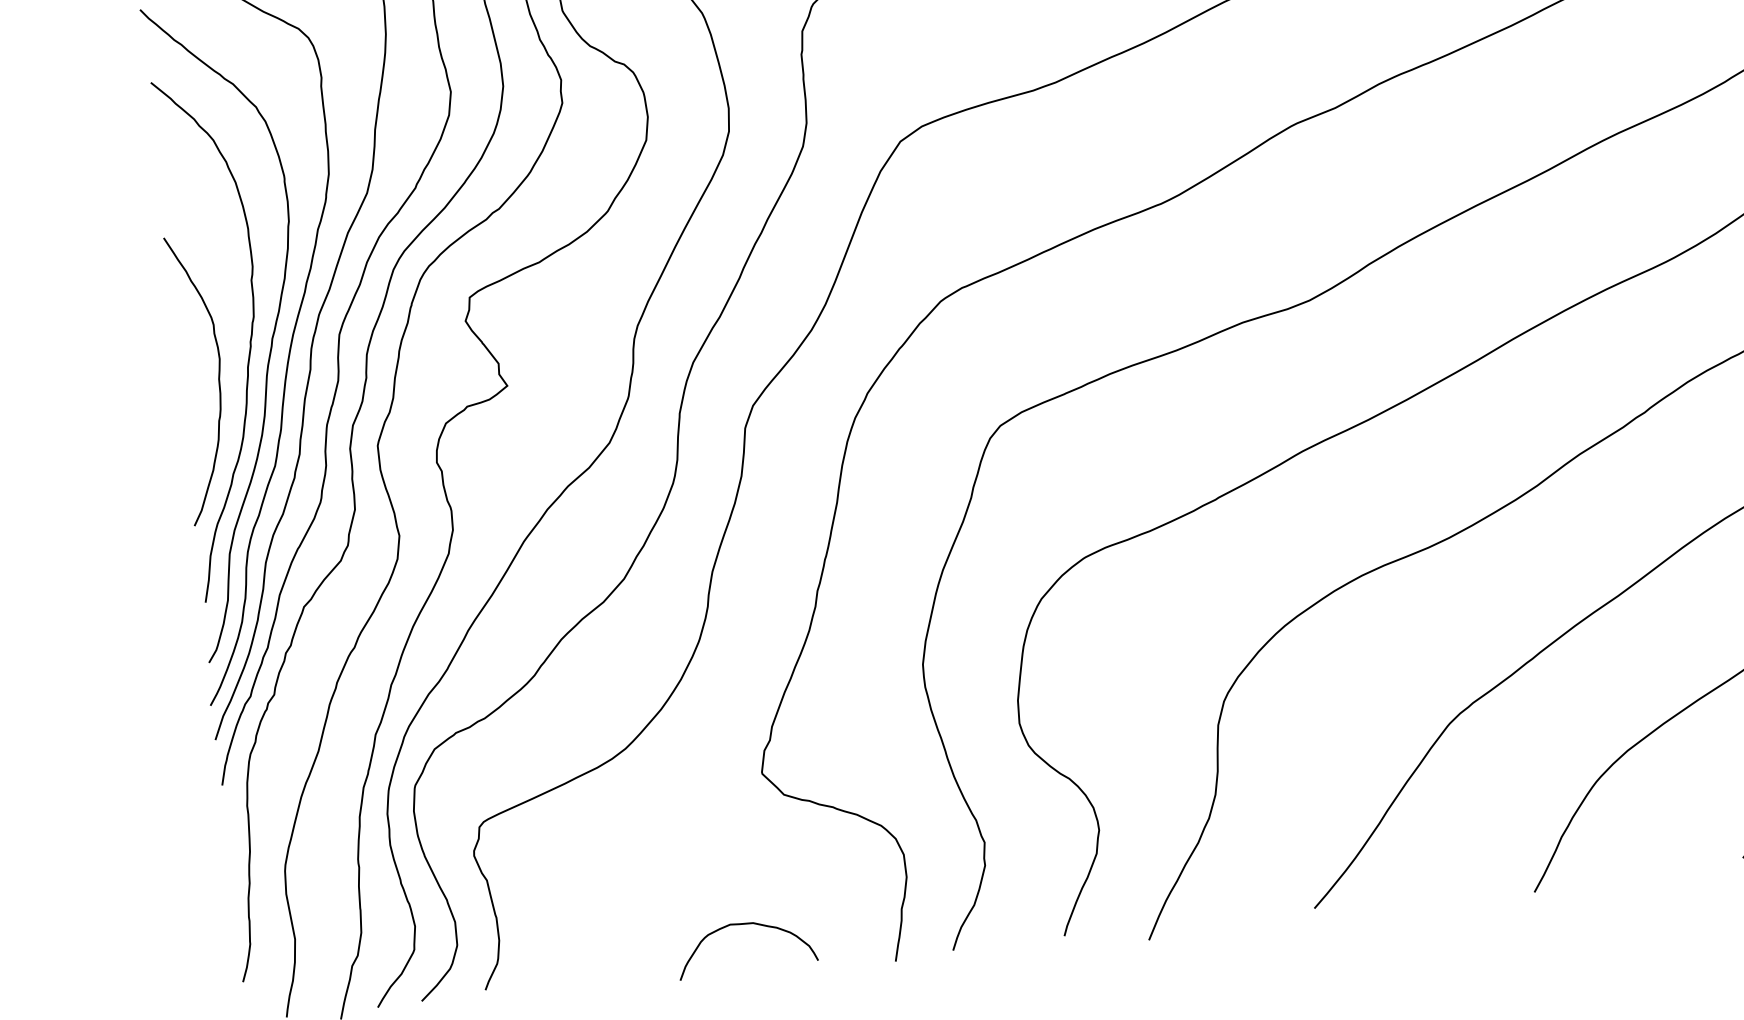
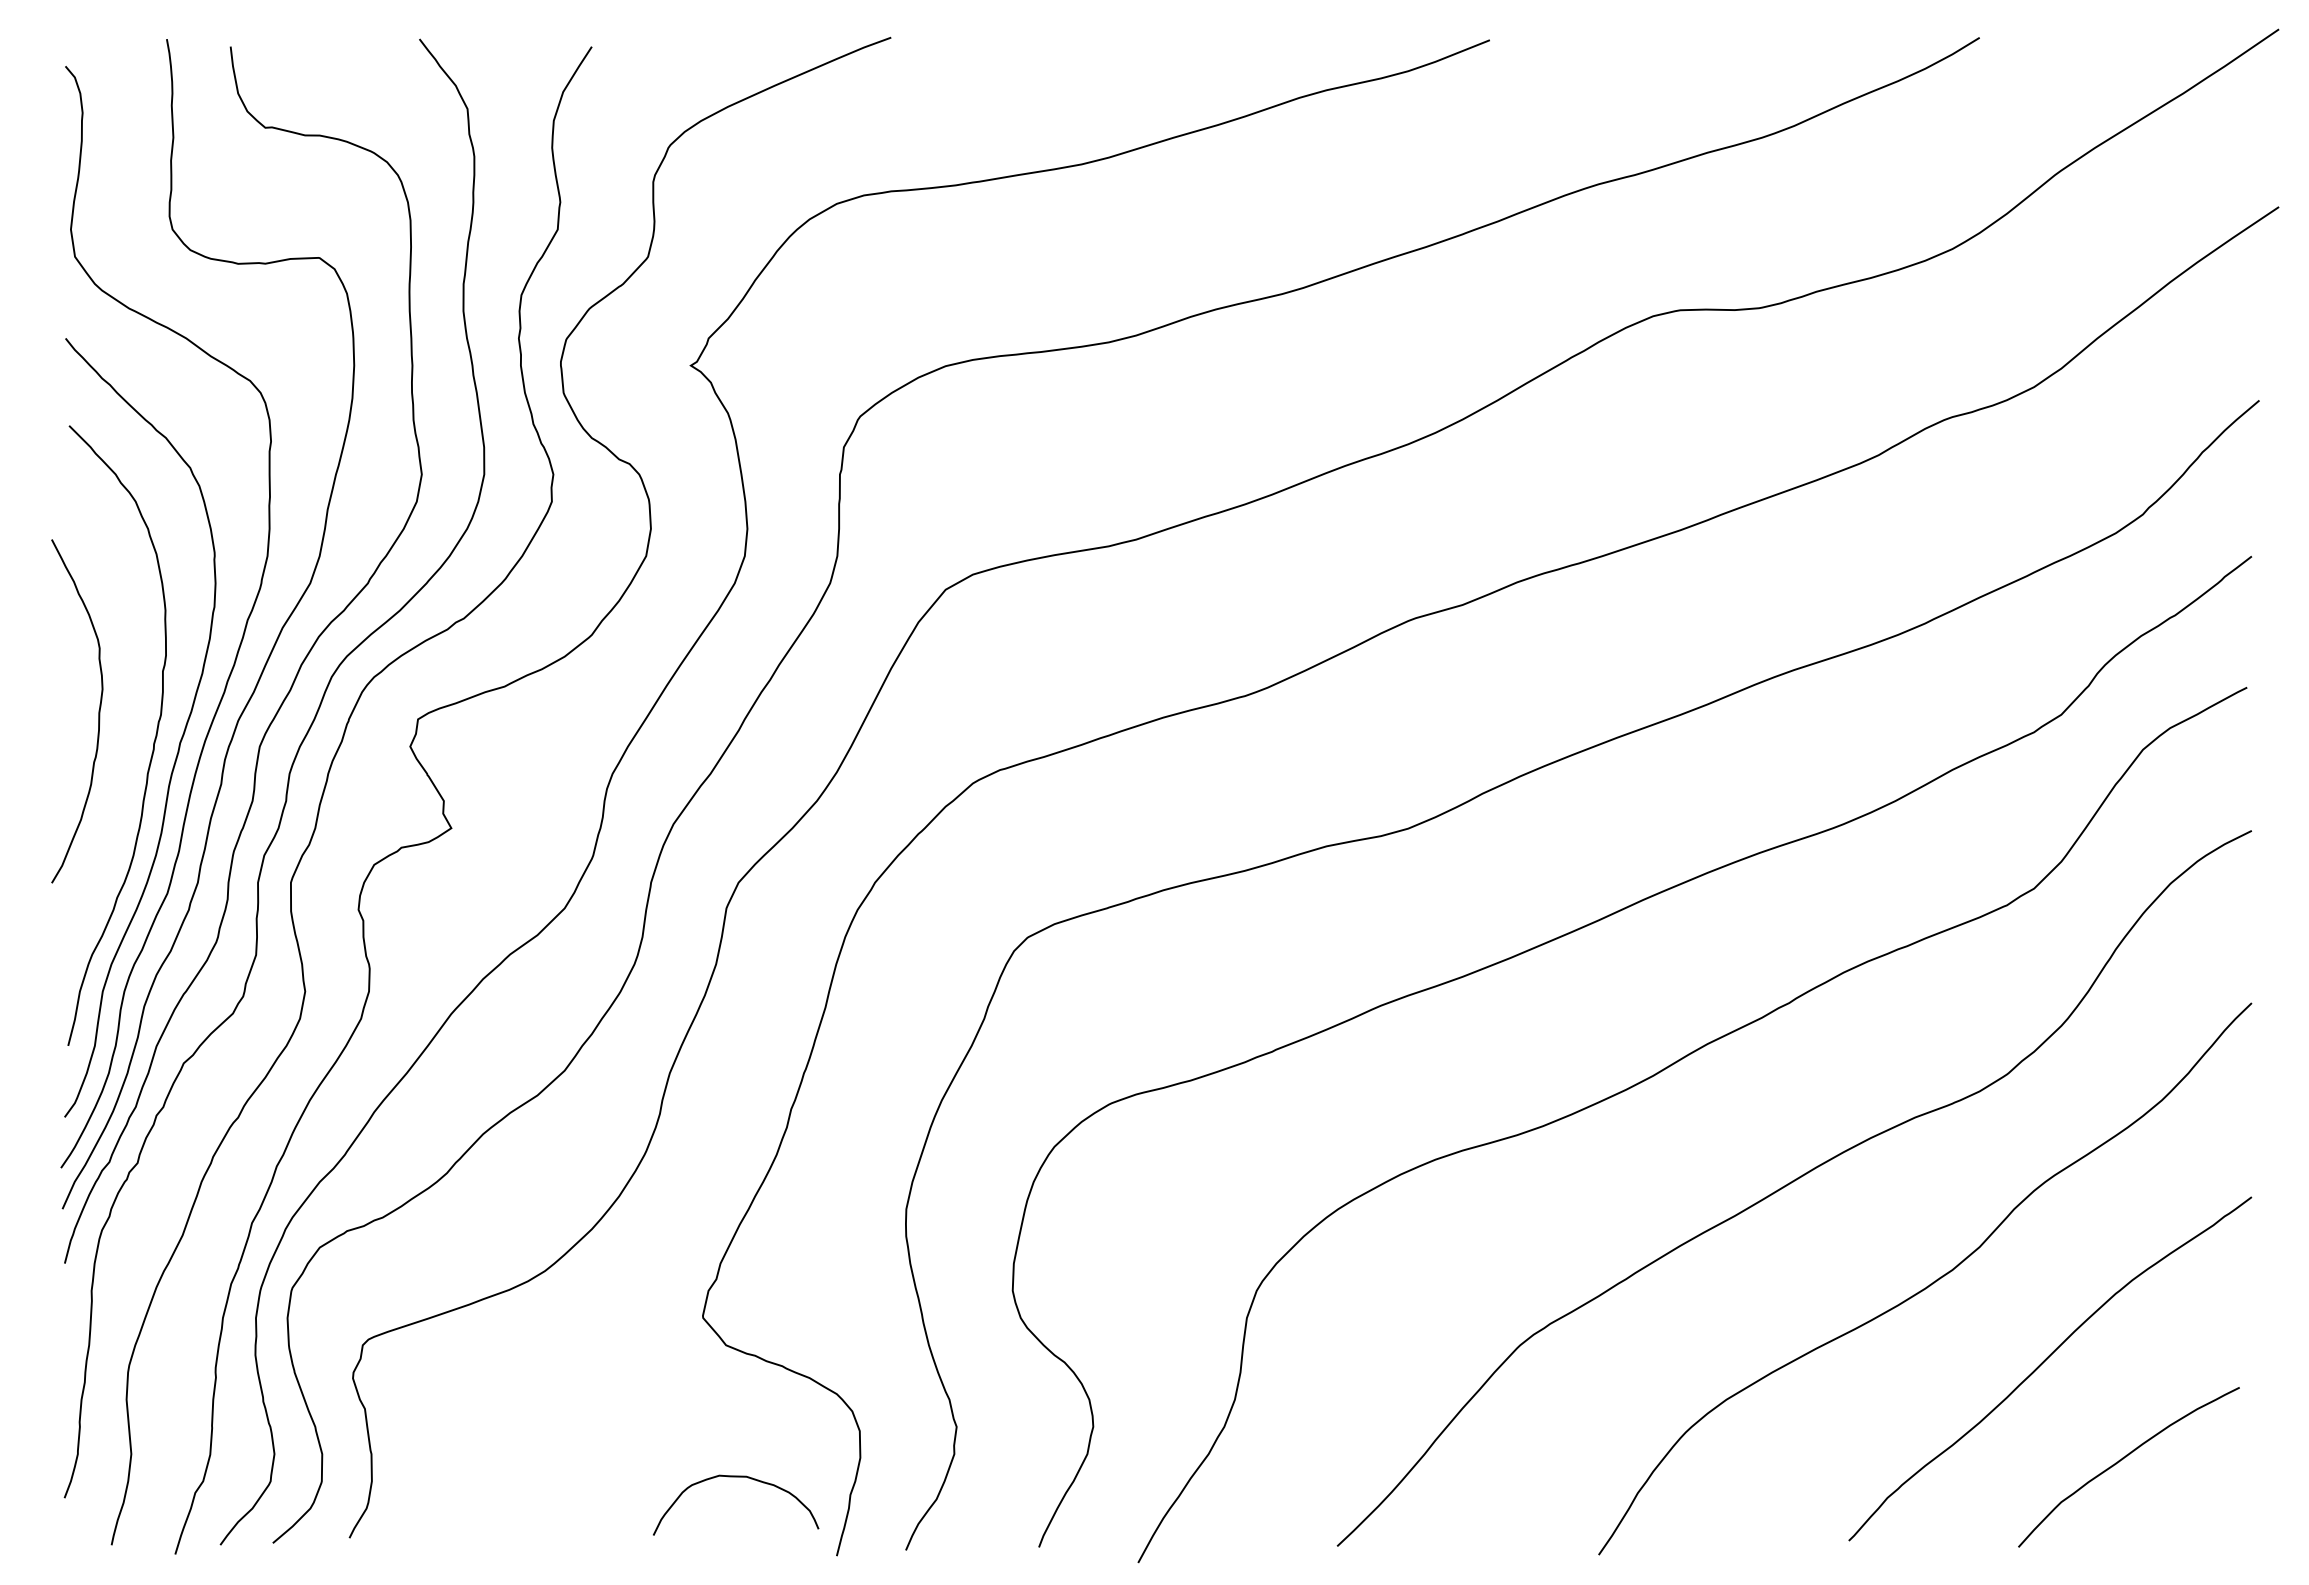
curve: (218, 377) -> (98, 711), moved
curve: (744, 924) -> (736, 1477), moved

